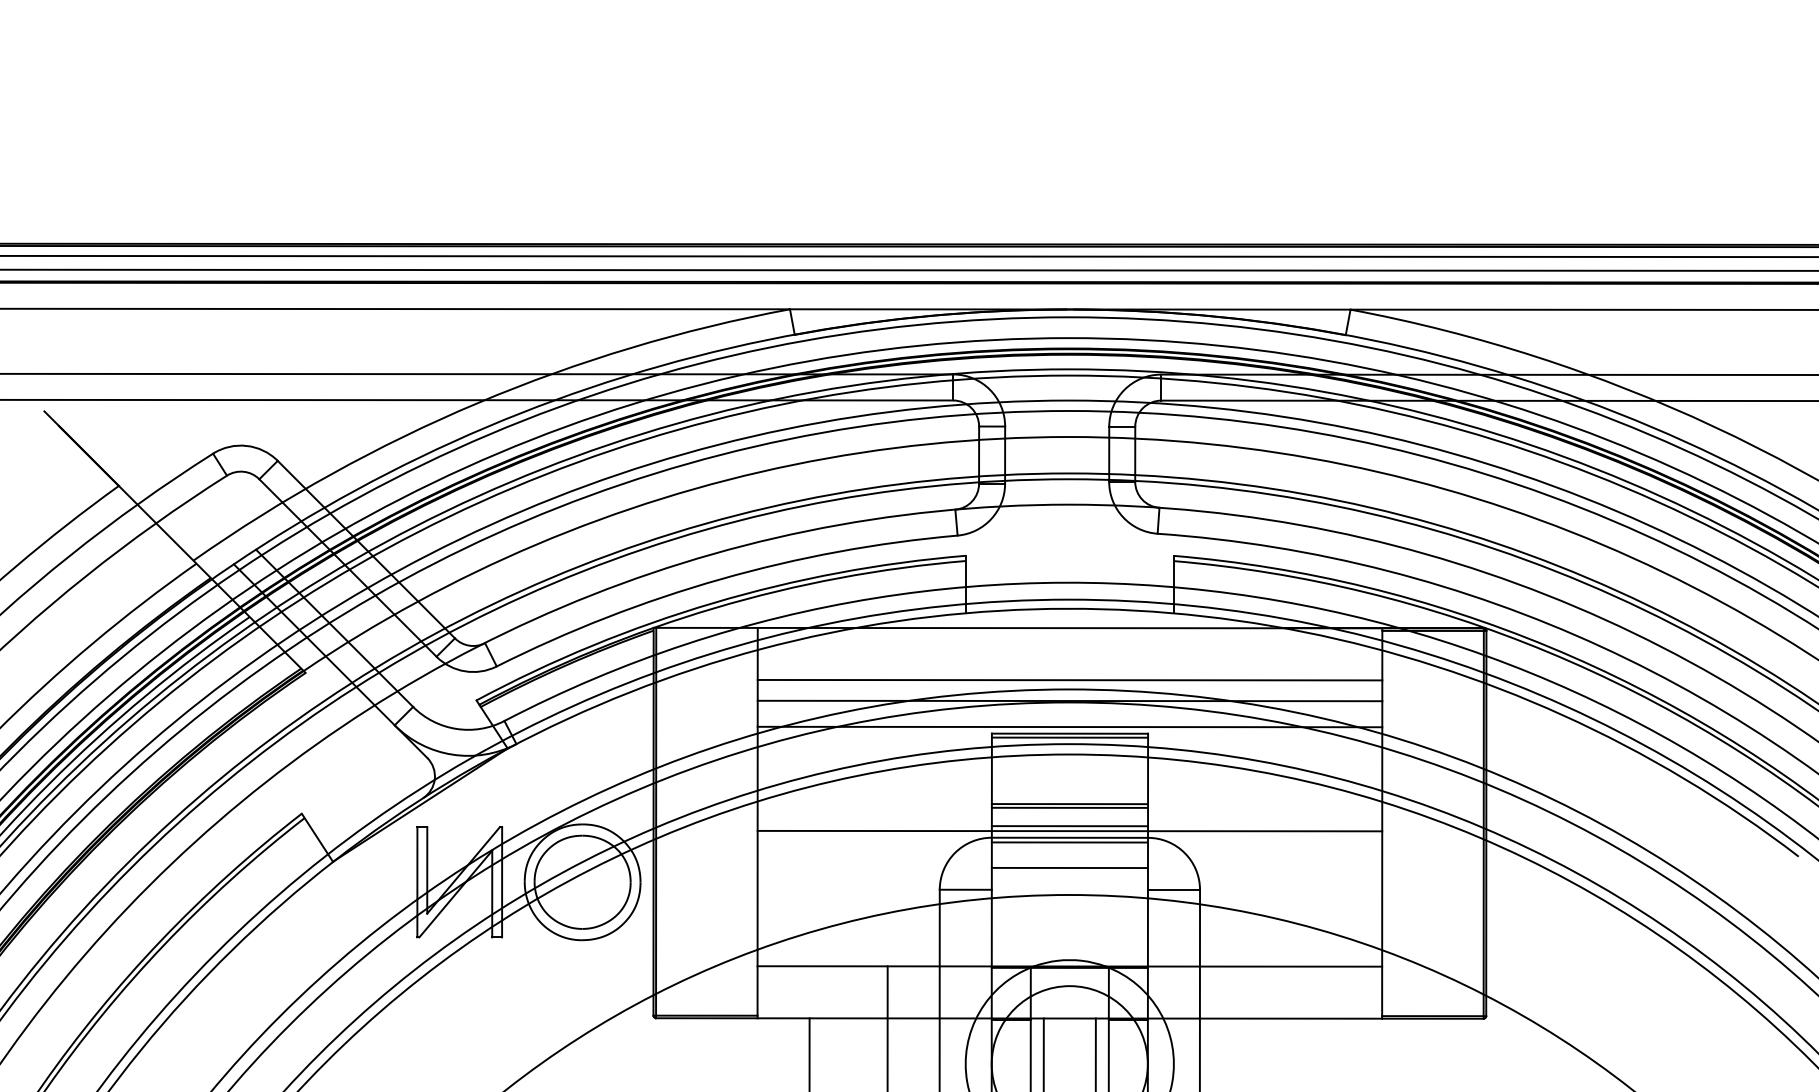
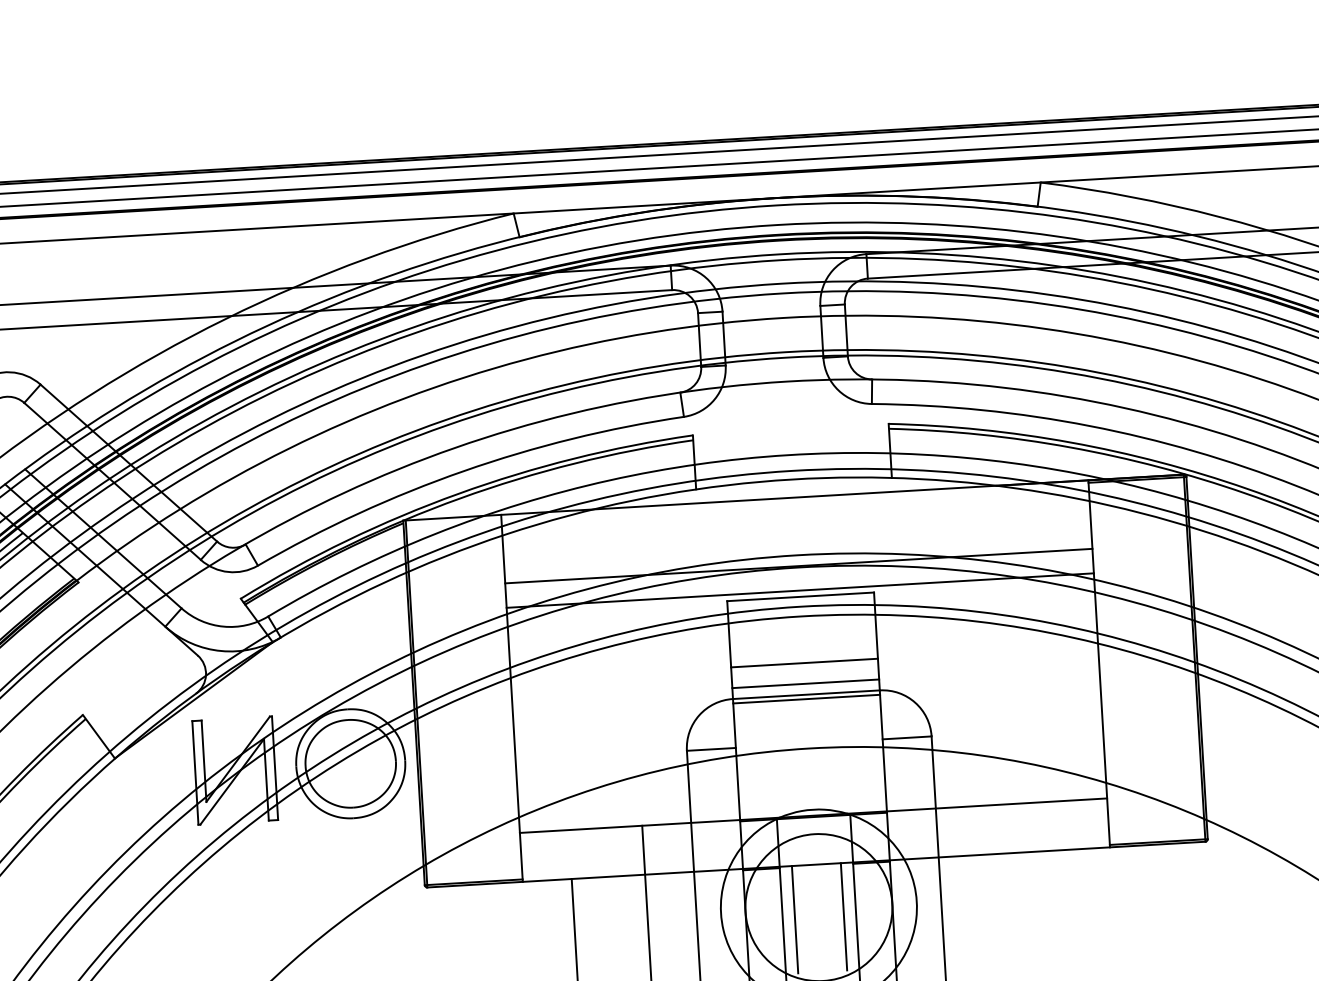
line: (1069, 679) -> (797, 545), removed
line: (1069, 737) -> (800, 600), removed
line: (1069, 807) -> (804, 666), removed
line: (1069, 830) -> (805, 687), removed
line: (1069, 867) -> (807, 722), removed

